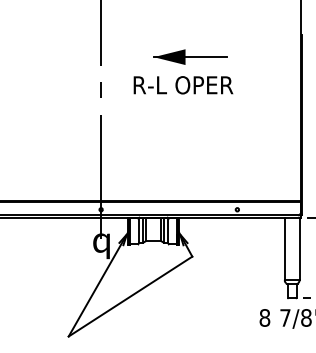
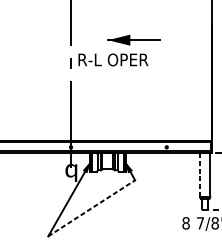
text: (183, 85) -> (113, 60), moved
line: (284, 248) -> (199, 174), solid -> dashed
line: (130, 296) -> (91, 208), solid -> dashed

